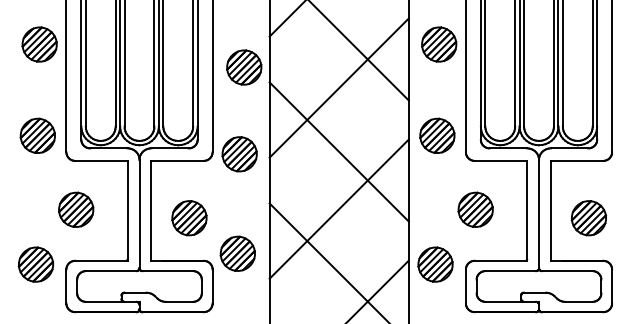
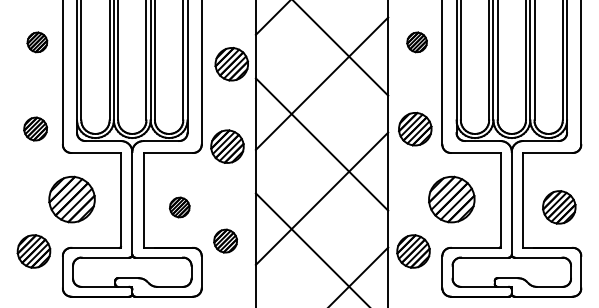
part: (39, 44) -> (37, 42), size x0.6
part: (439, 44) -> (417, 42), size x0.6
part: (37, 135) -> (35, 128), size x0.7
part: (76, 209) -> (72, 199), size x1.4
part: (475, 209) -> (451, 199), size x1.4
part: (189, 218) -> (179, 207), size x0.6
part: (237, 253) -> (225, 240), size x0.7

